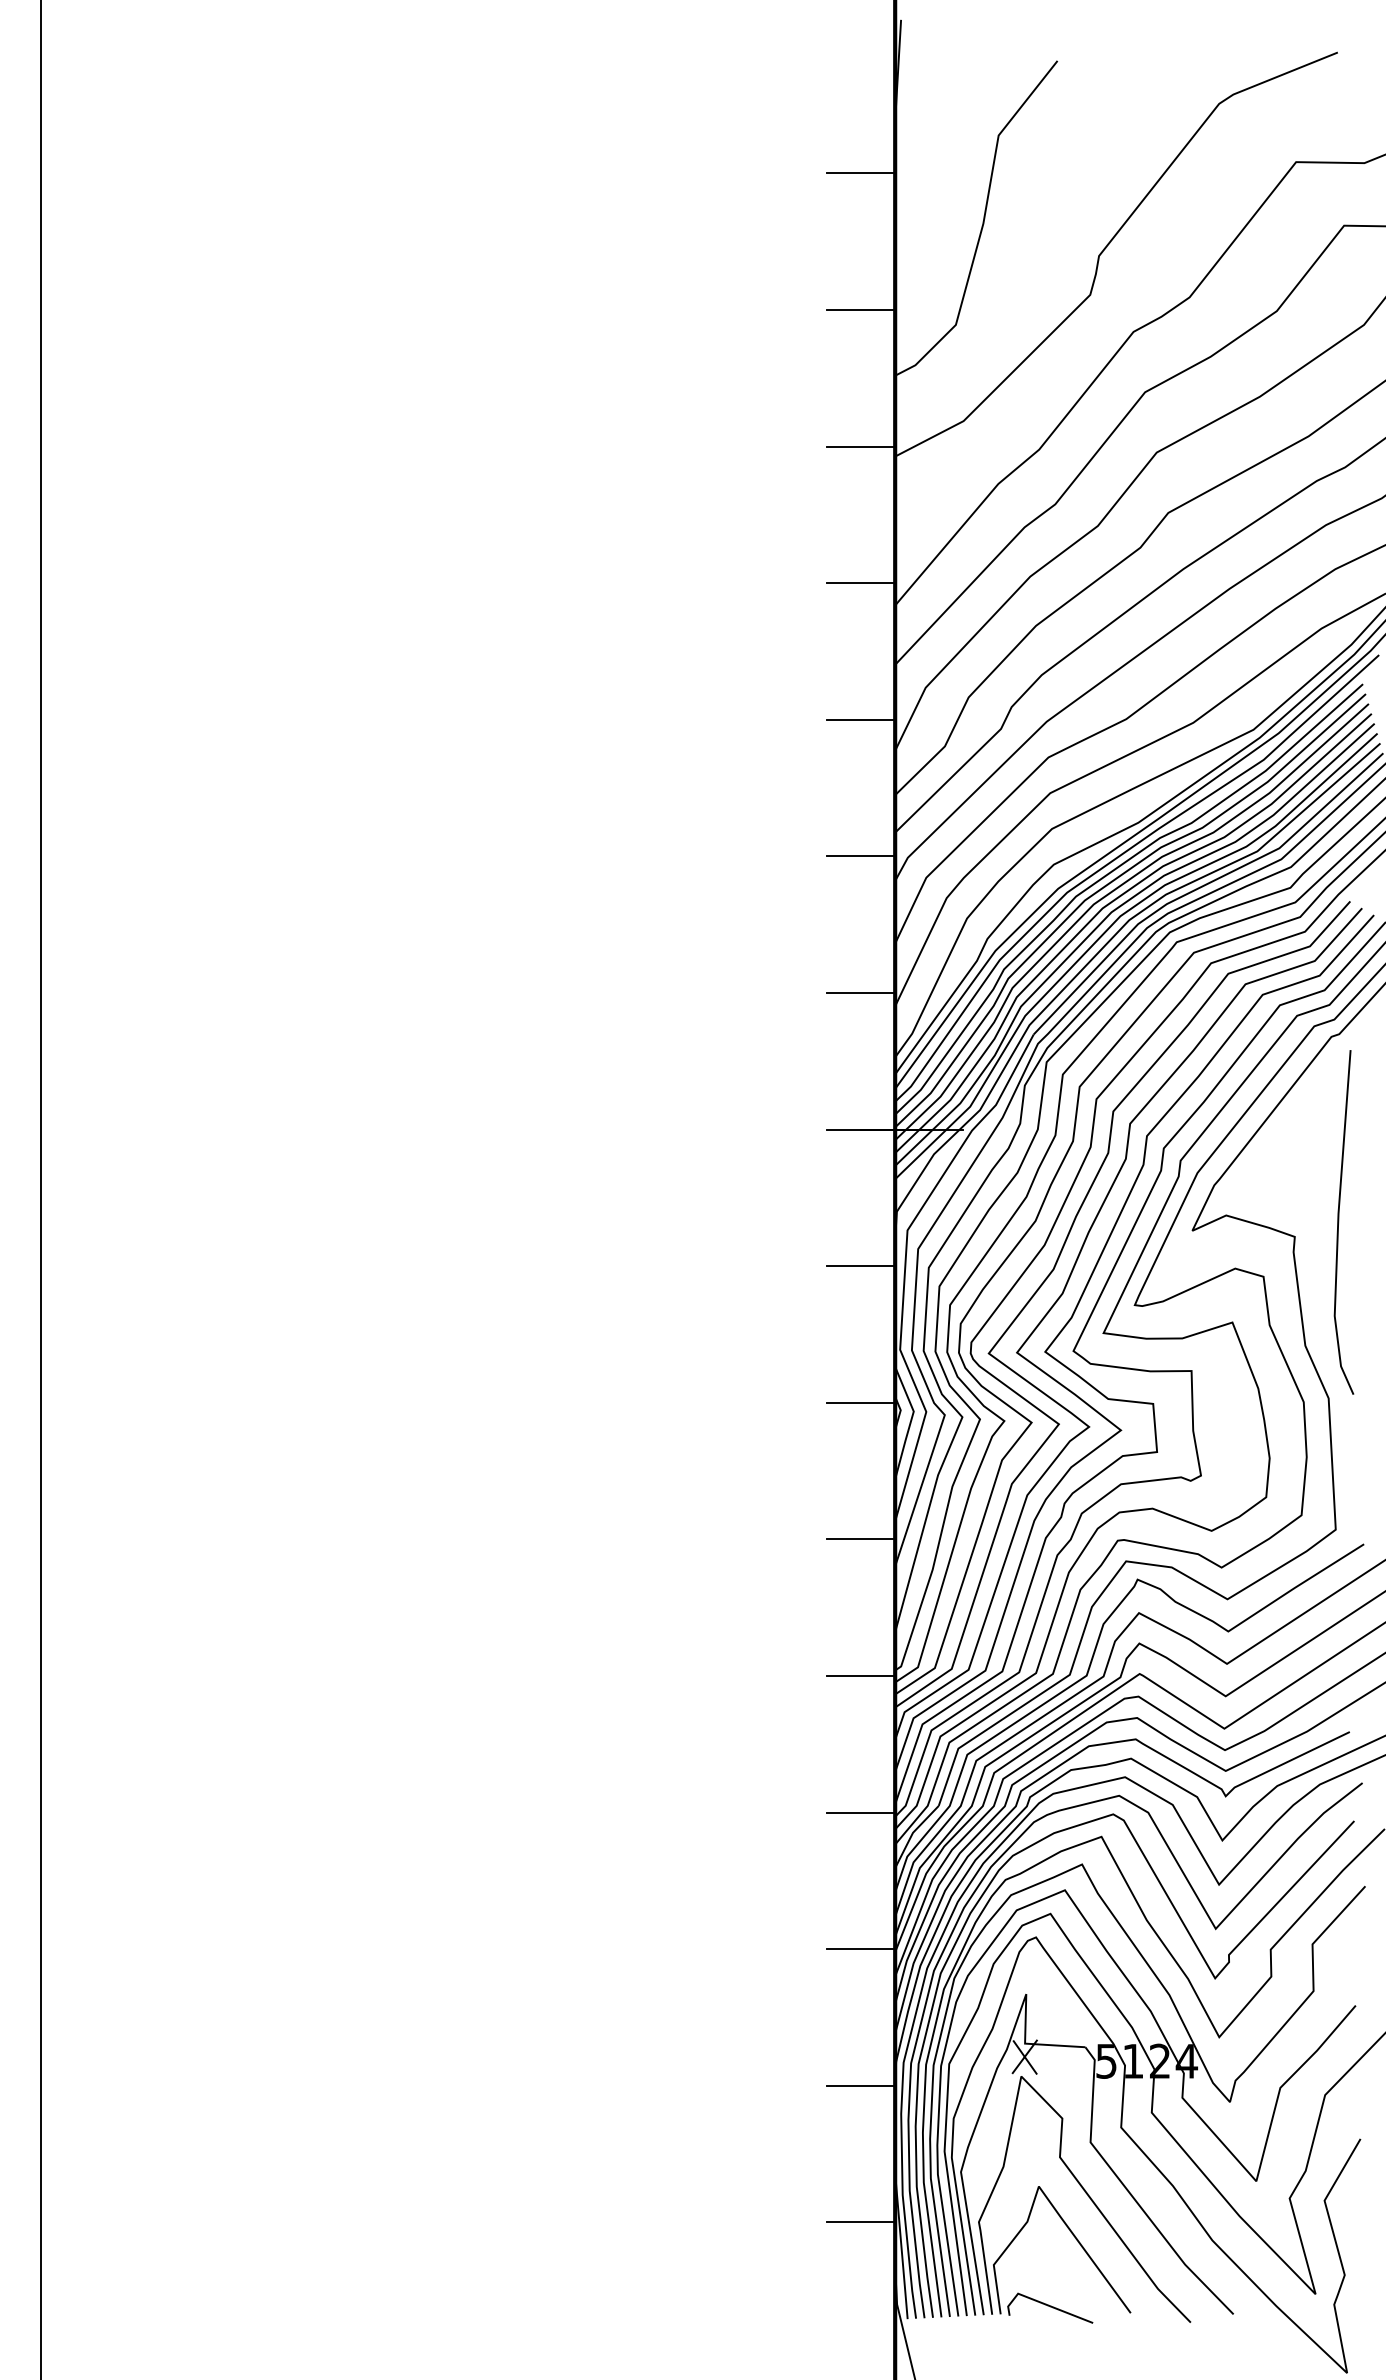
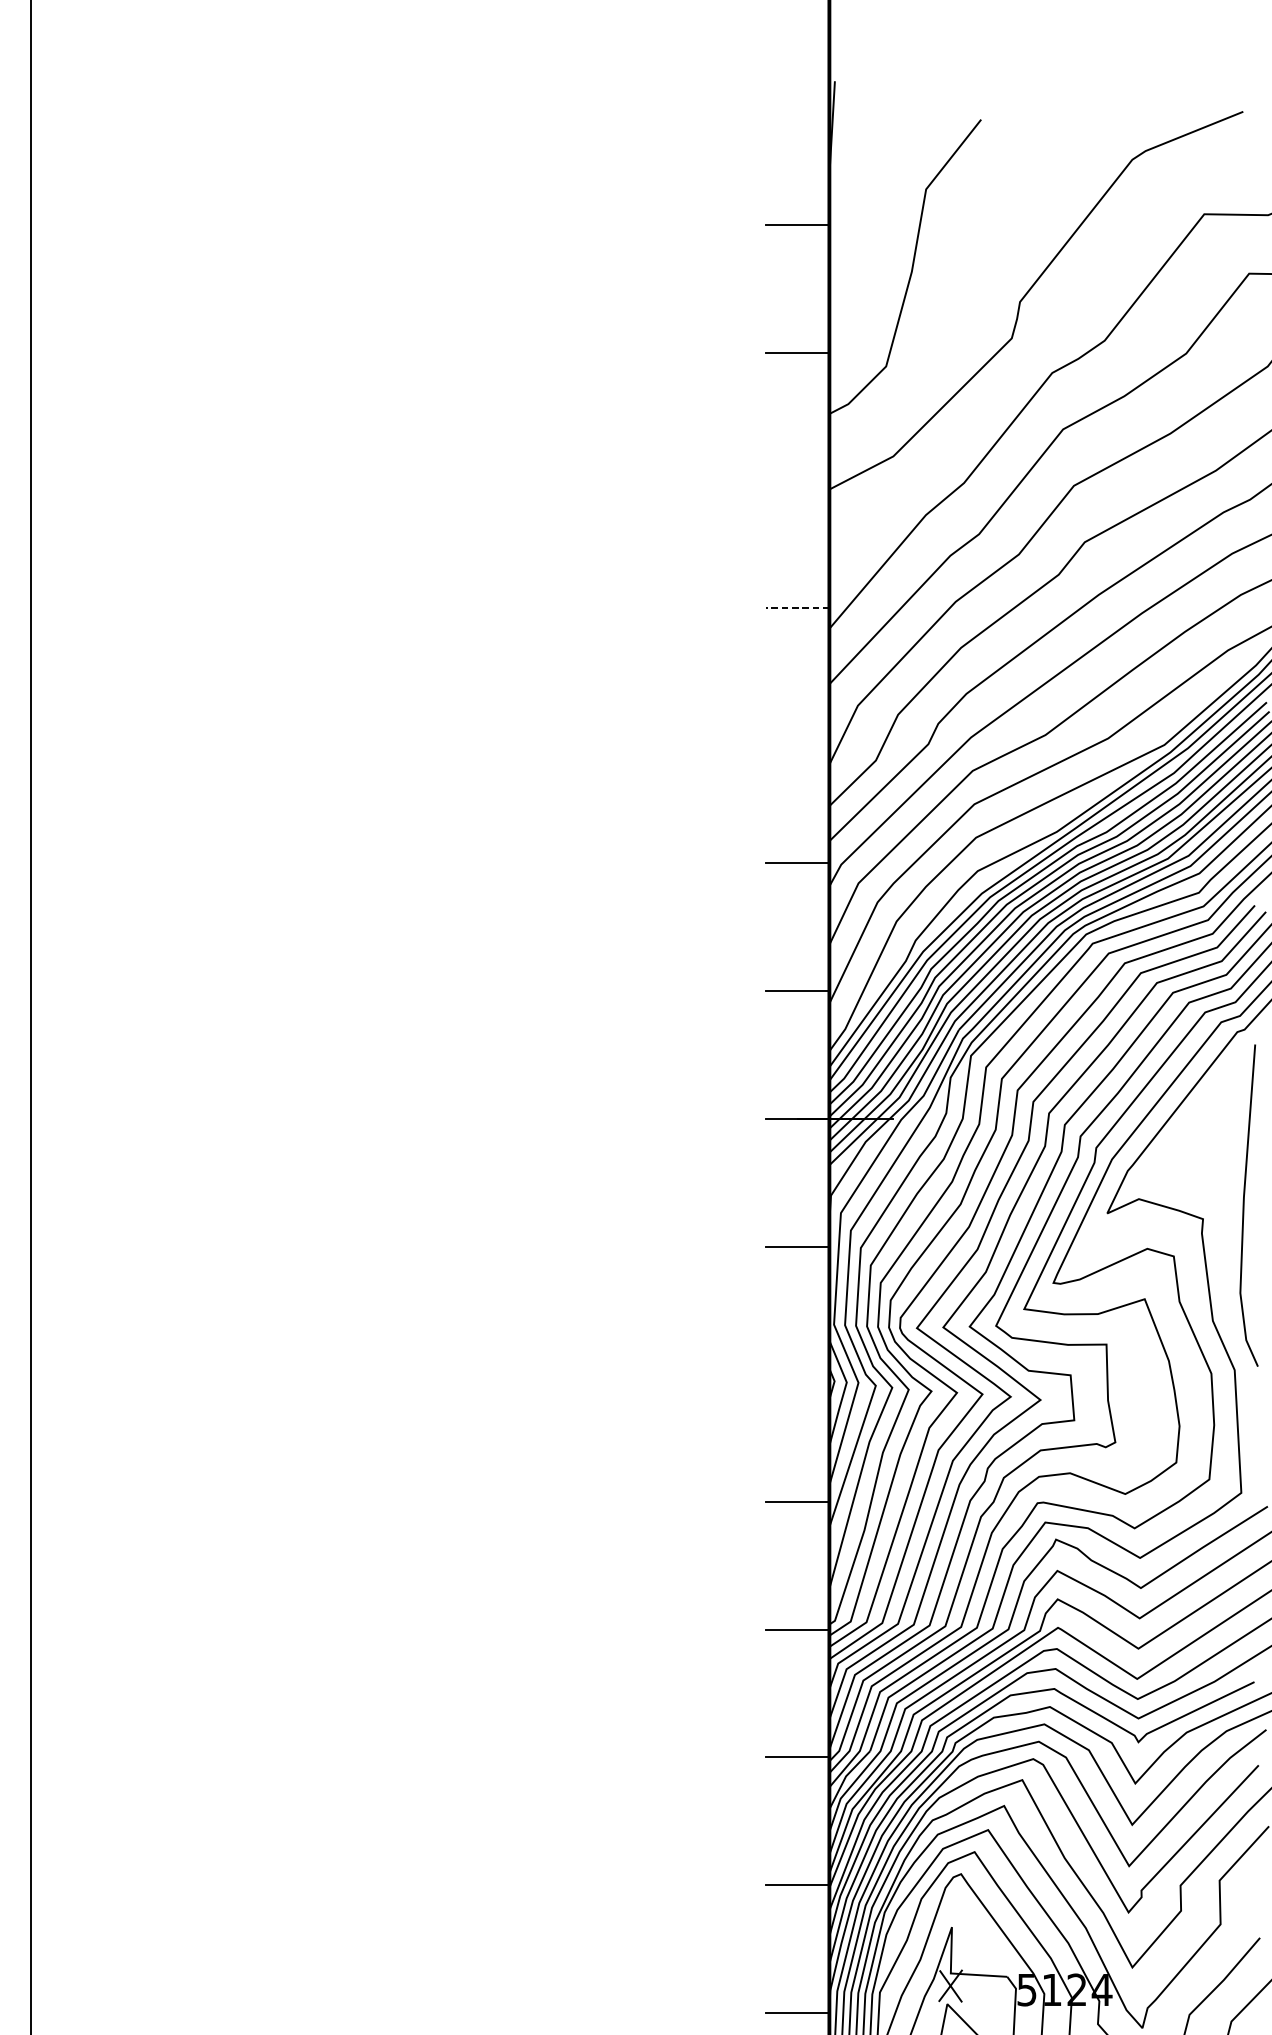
line: (860, 446) -> (796, 480), removed
line: (860, 583) -> (796, 608), solid -> dashed
line: (860, 719) -> (796, 735), removed
line: (860, 1402) -> (796, 1373), removed

